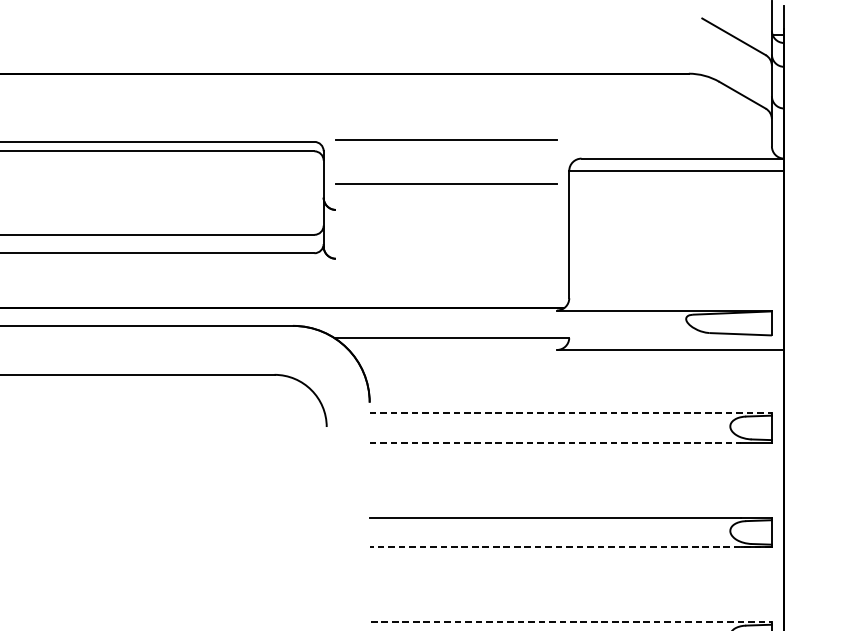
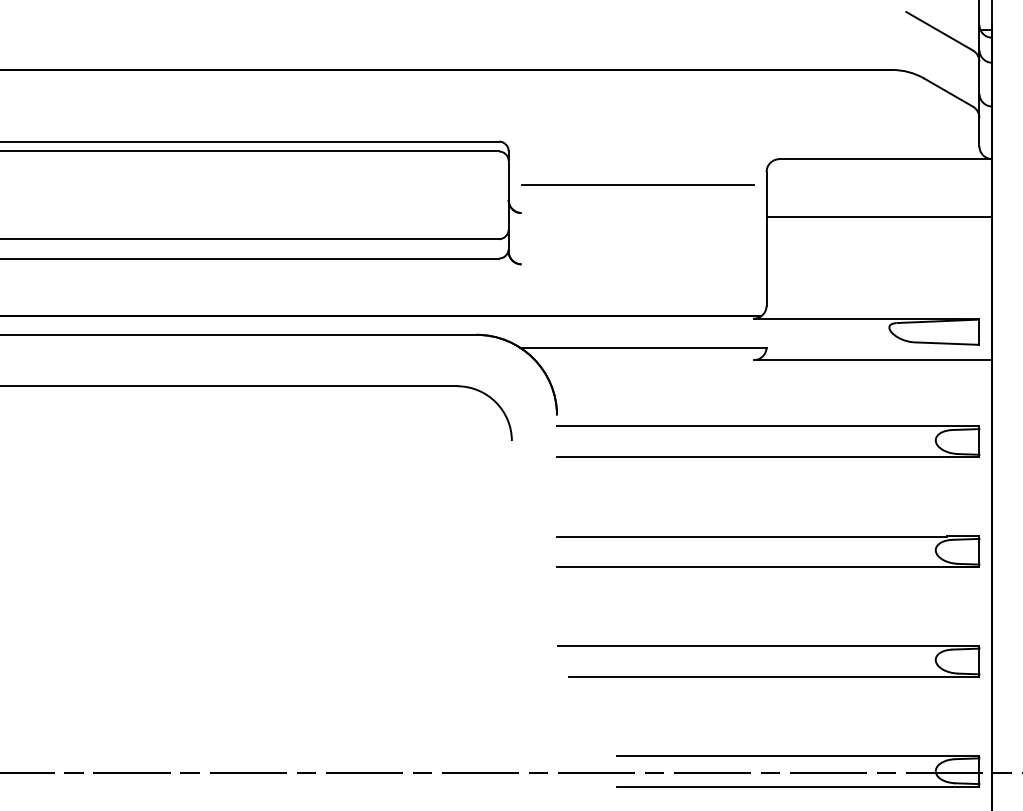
line: (446, 138) -> (637, 138), removed
line: (676, 171) -> (879, 217), moved
line: (571, 413) -> (768, 426), dashed -> solid
line: (555, 442) -> (752, 457), dashed -> solid
line: (570, 547) -> (767, 567), dashed -> solid
line: (571, 621) -> (768, 645), dashed -> solid

